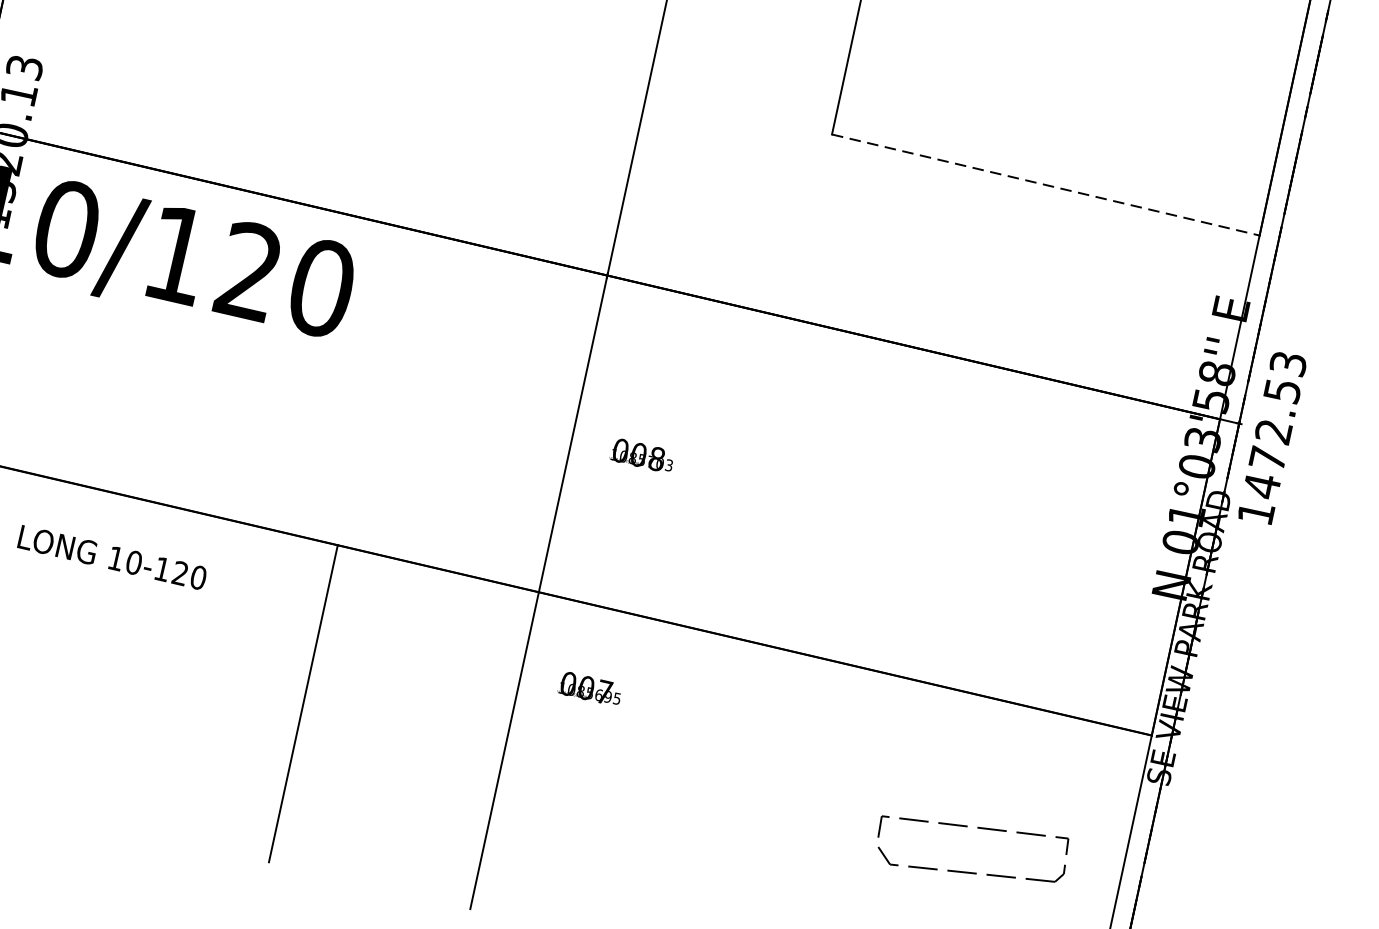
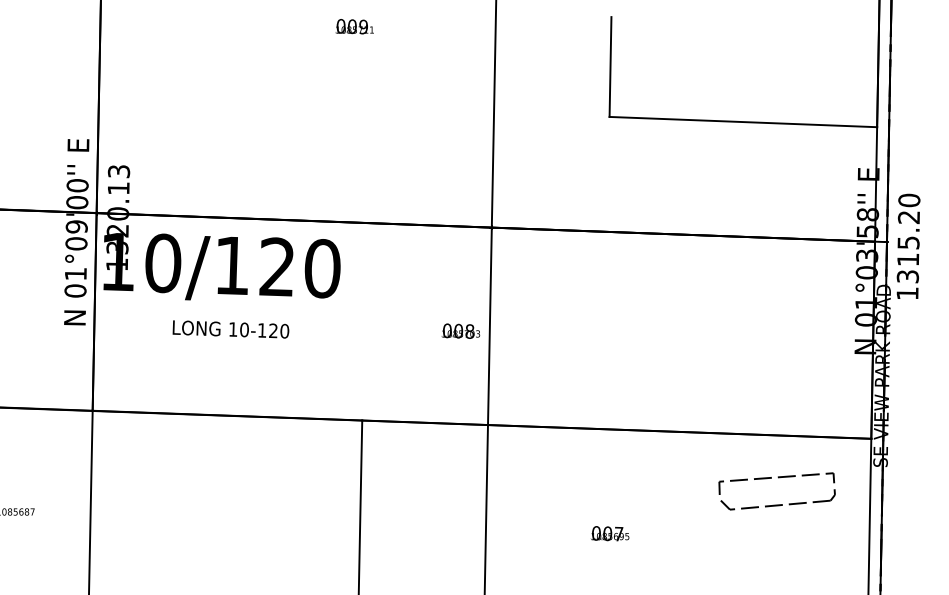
line: (1045, 185) -> (743, 122), dashed -> solid
text: (1274, 424) -> (908, 238), 1472.53 -> 1315.20
text: (642, 454) -> (460, 330), moved
text: (111, 557) -> (230, 329), moved
text: (589, 688) -> (609, 533), moved
part: (966, 870) -> (776, 504), moved

